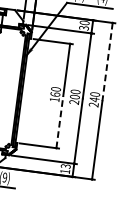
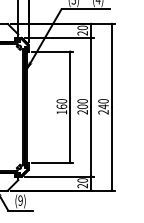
text: (83, 28) -> (82, 33), 30 -> 20
line: (107, 61) -> (111, 65), dashed -> solid
line: (59, 122) -> (70, 135), dashed -> solid
text: (65, 169) -> (82, 183), 13 -> 20

